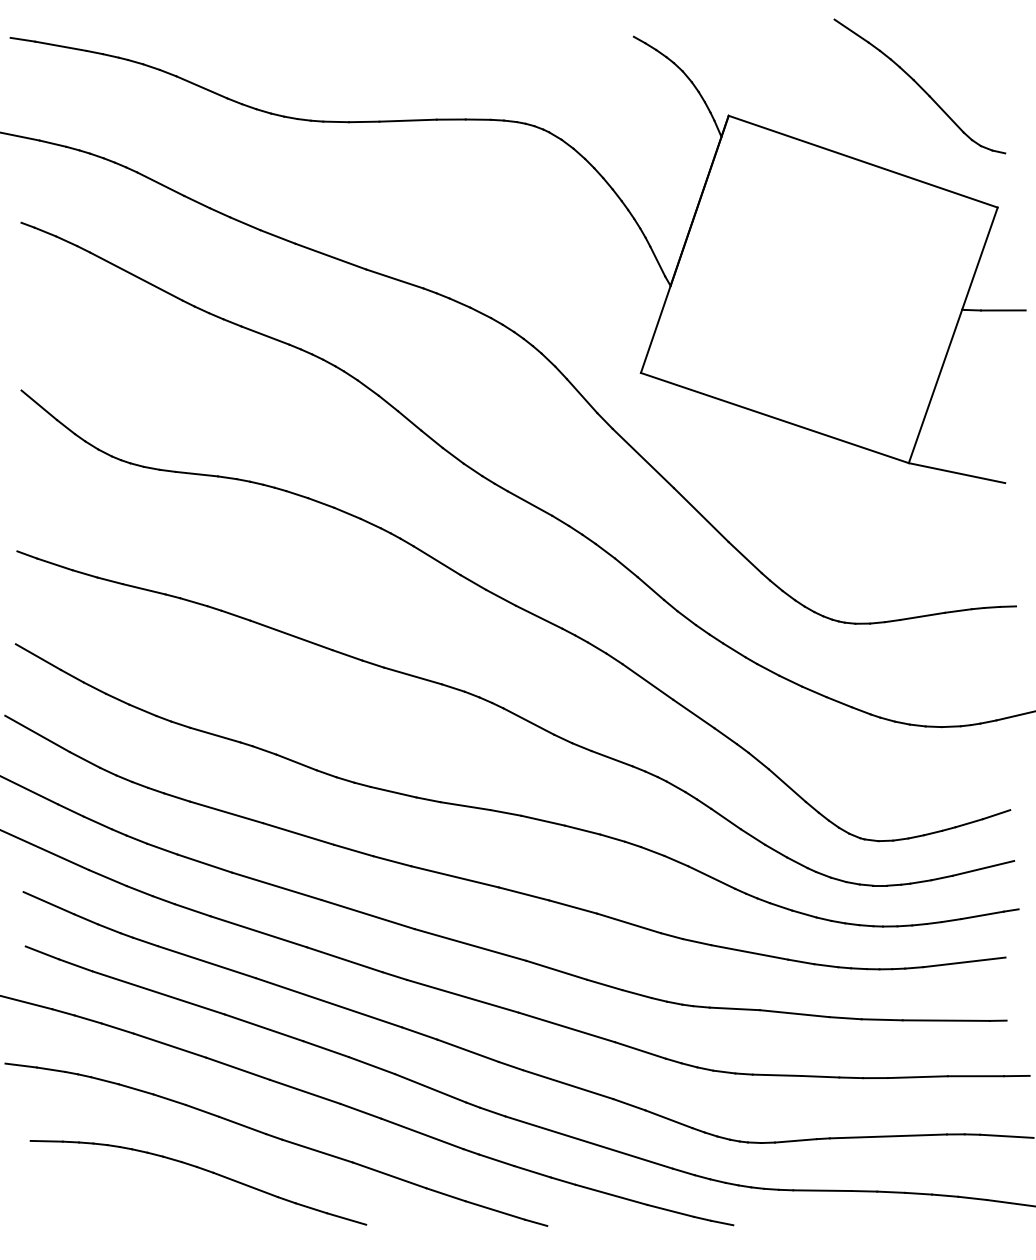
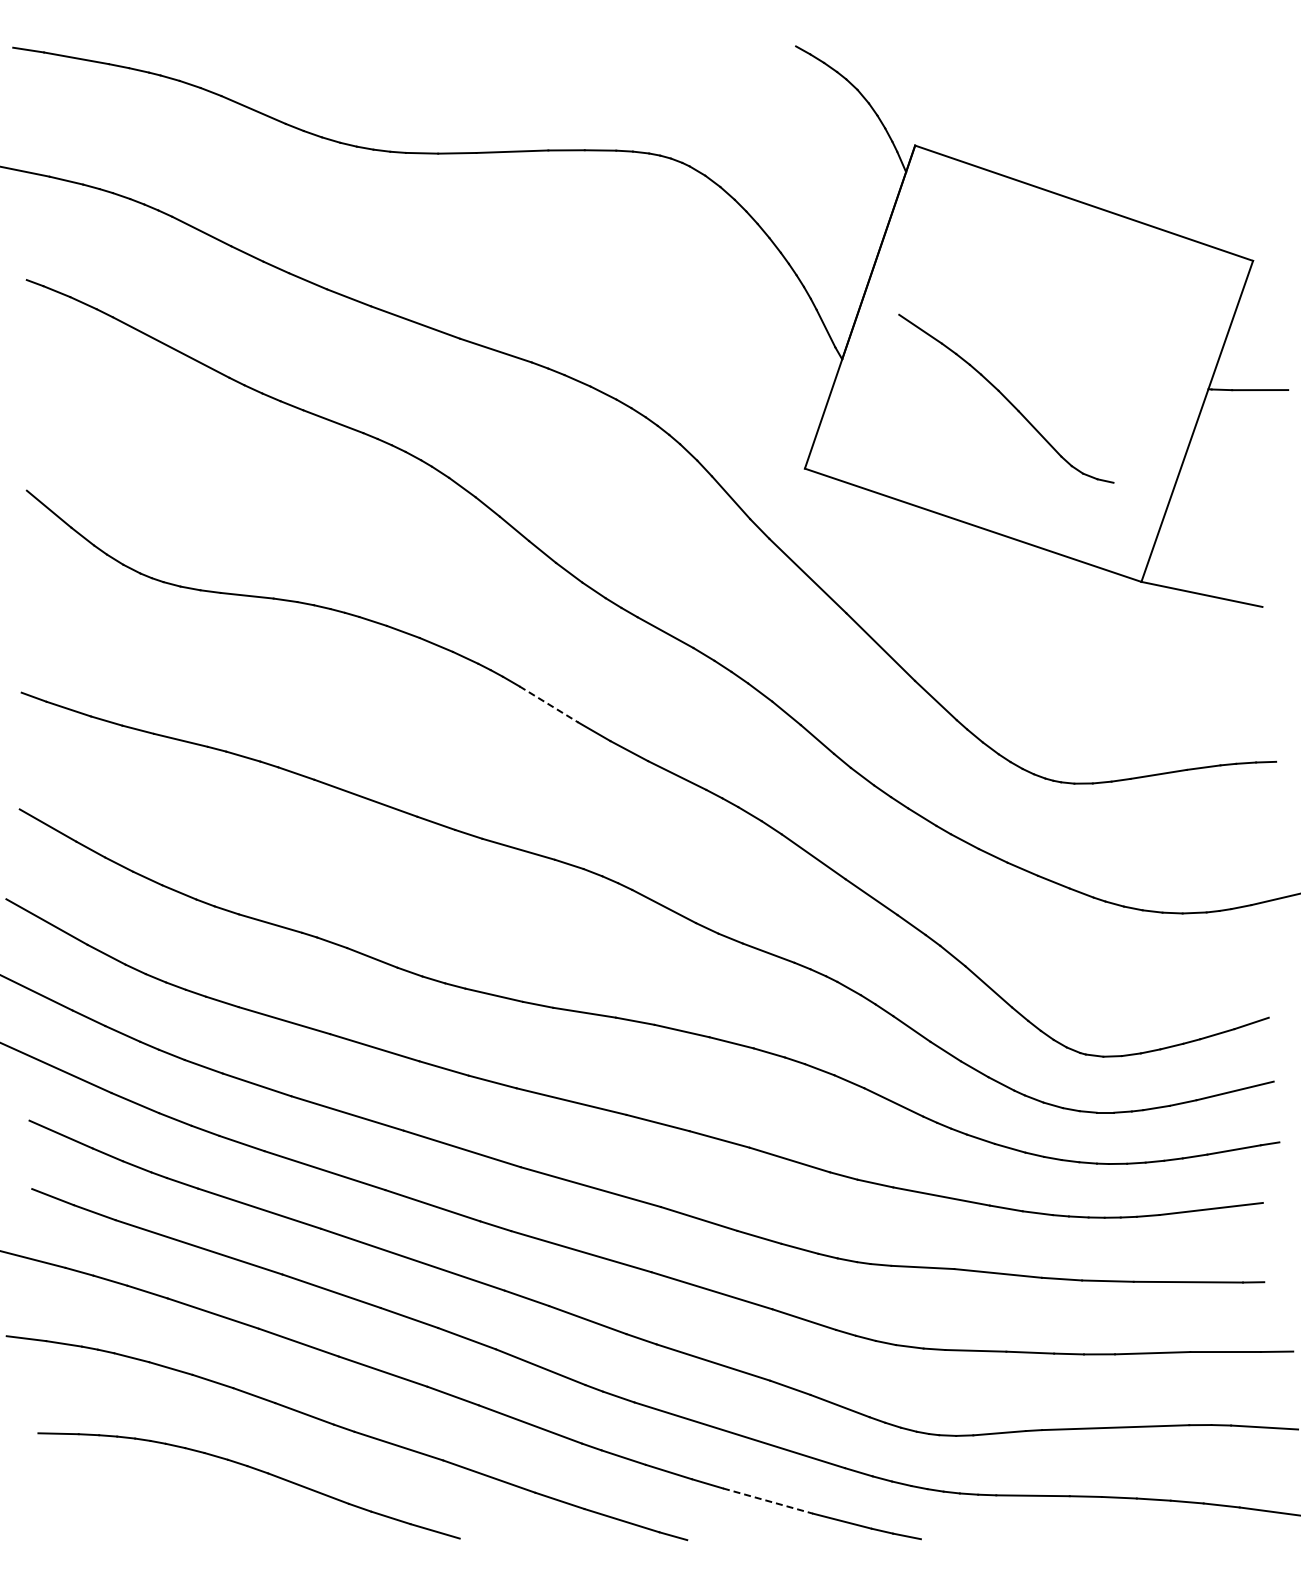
part: (920, 86) -> (1006, 398), moved
line: (436, 560) -> (548, 704), solid -> dashed
line: (611, 1195) -> (768, 1501), solid -> dashed

